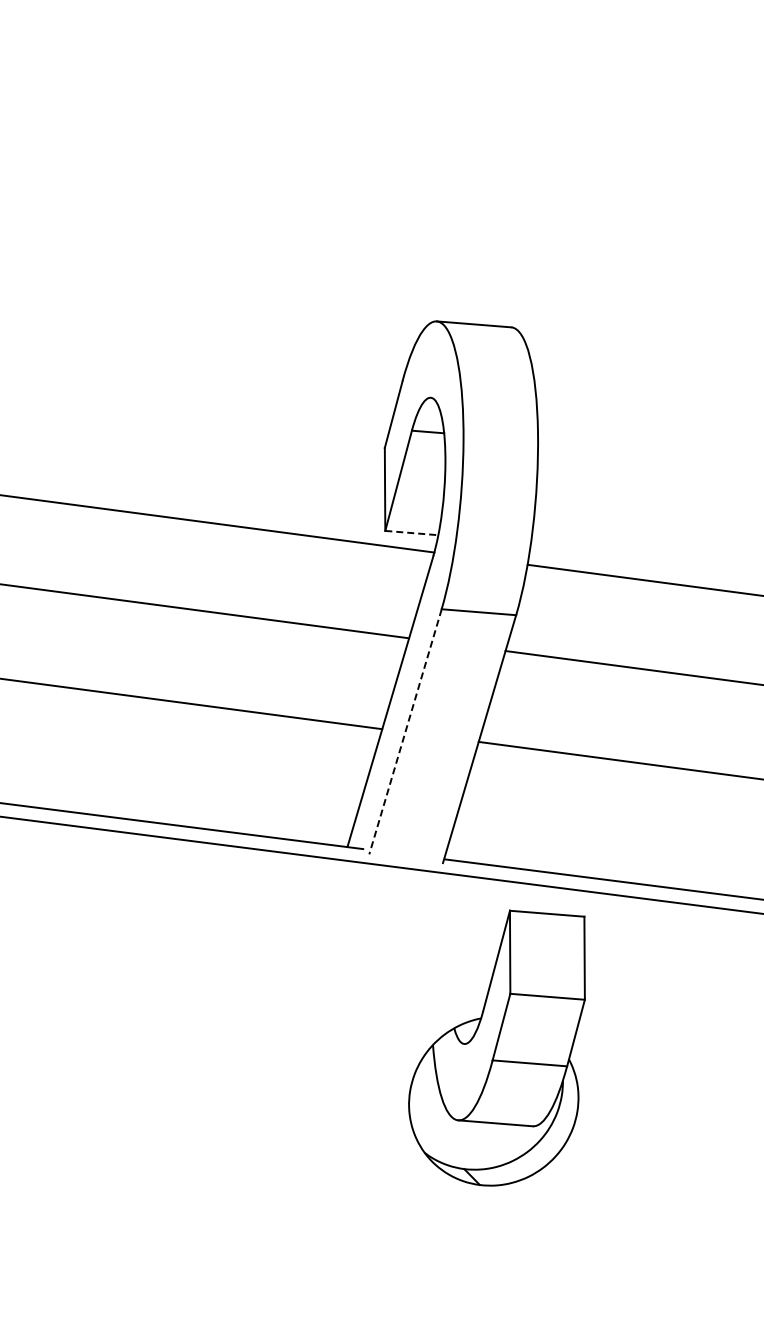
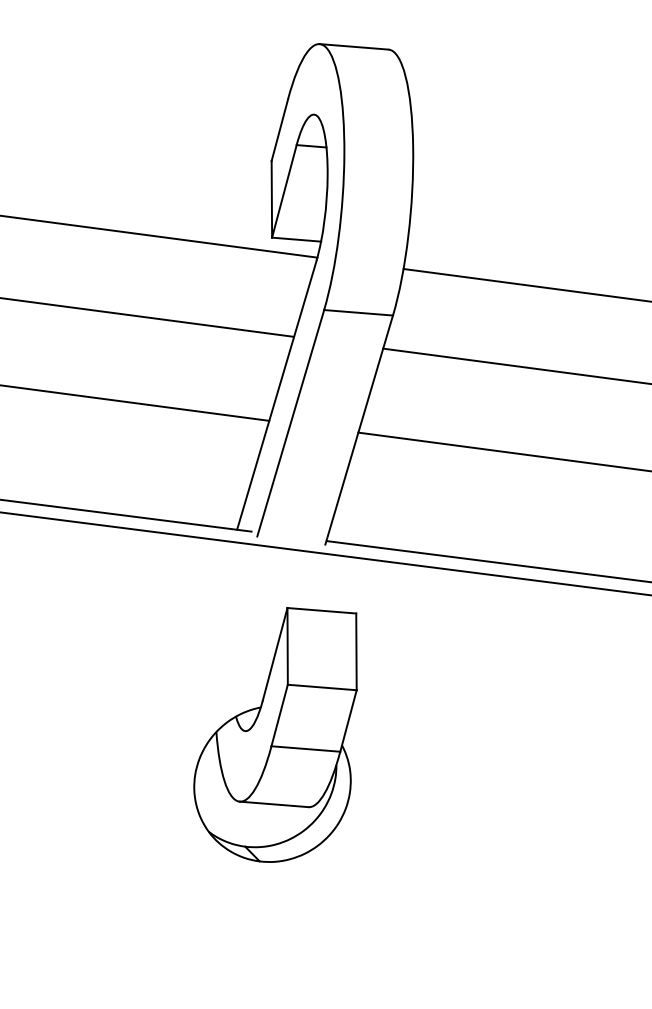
line: (411, 533) -> (296, 240), dashed -> solid
line: (405, 731) -> (290, 422), dashed -> solid
part: (496, 1047) -> (275, 734), moved

